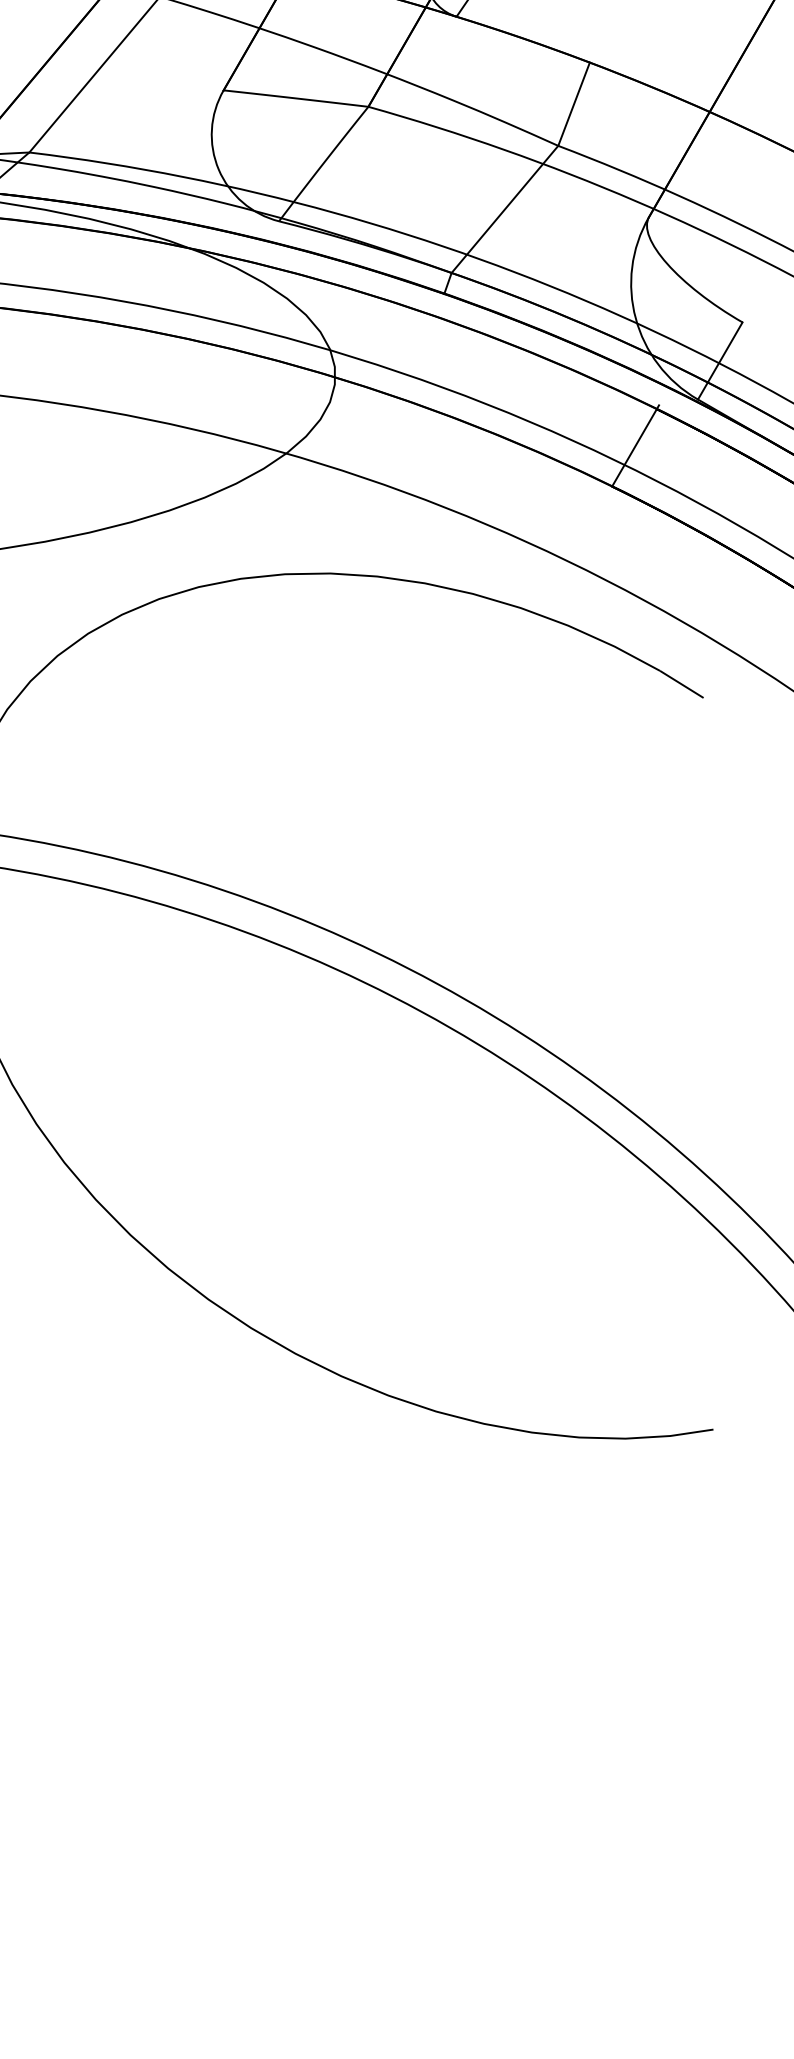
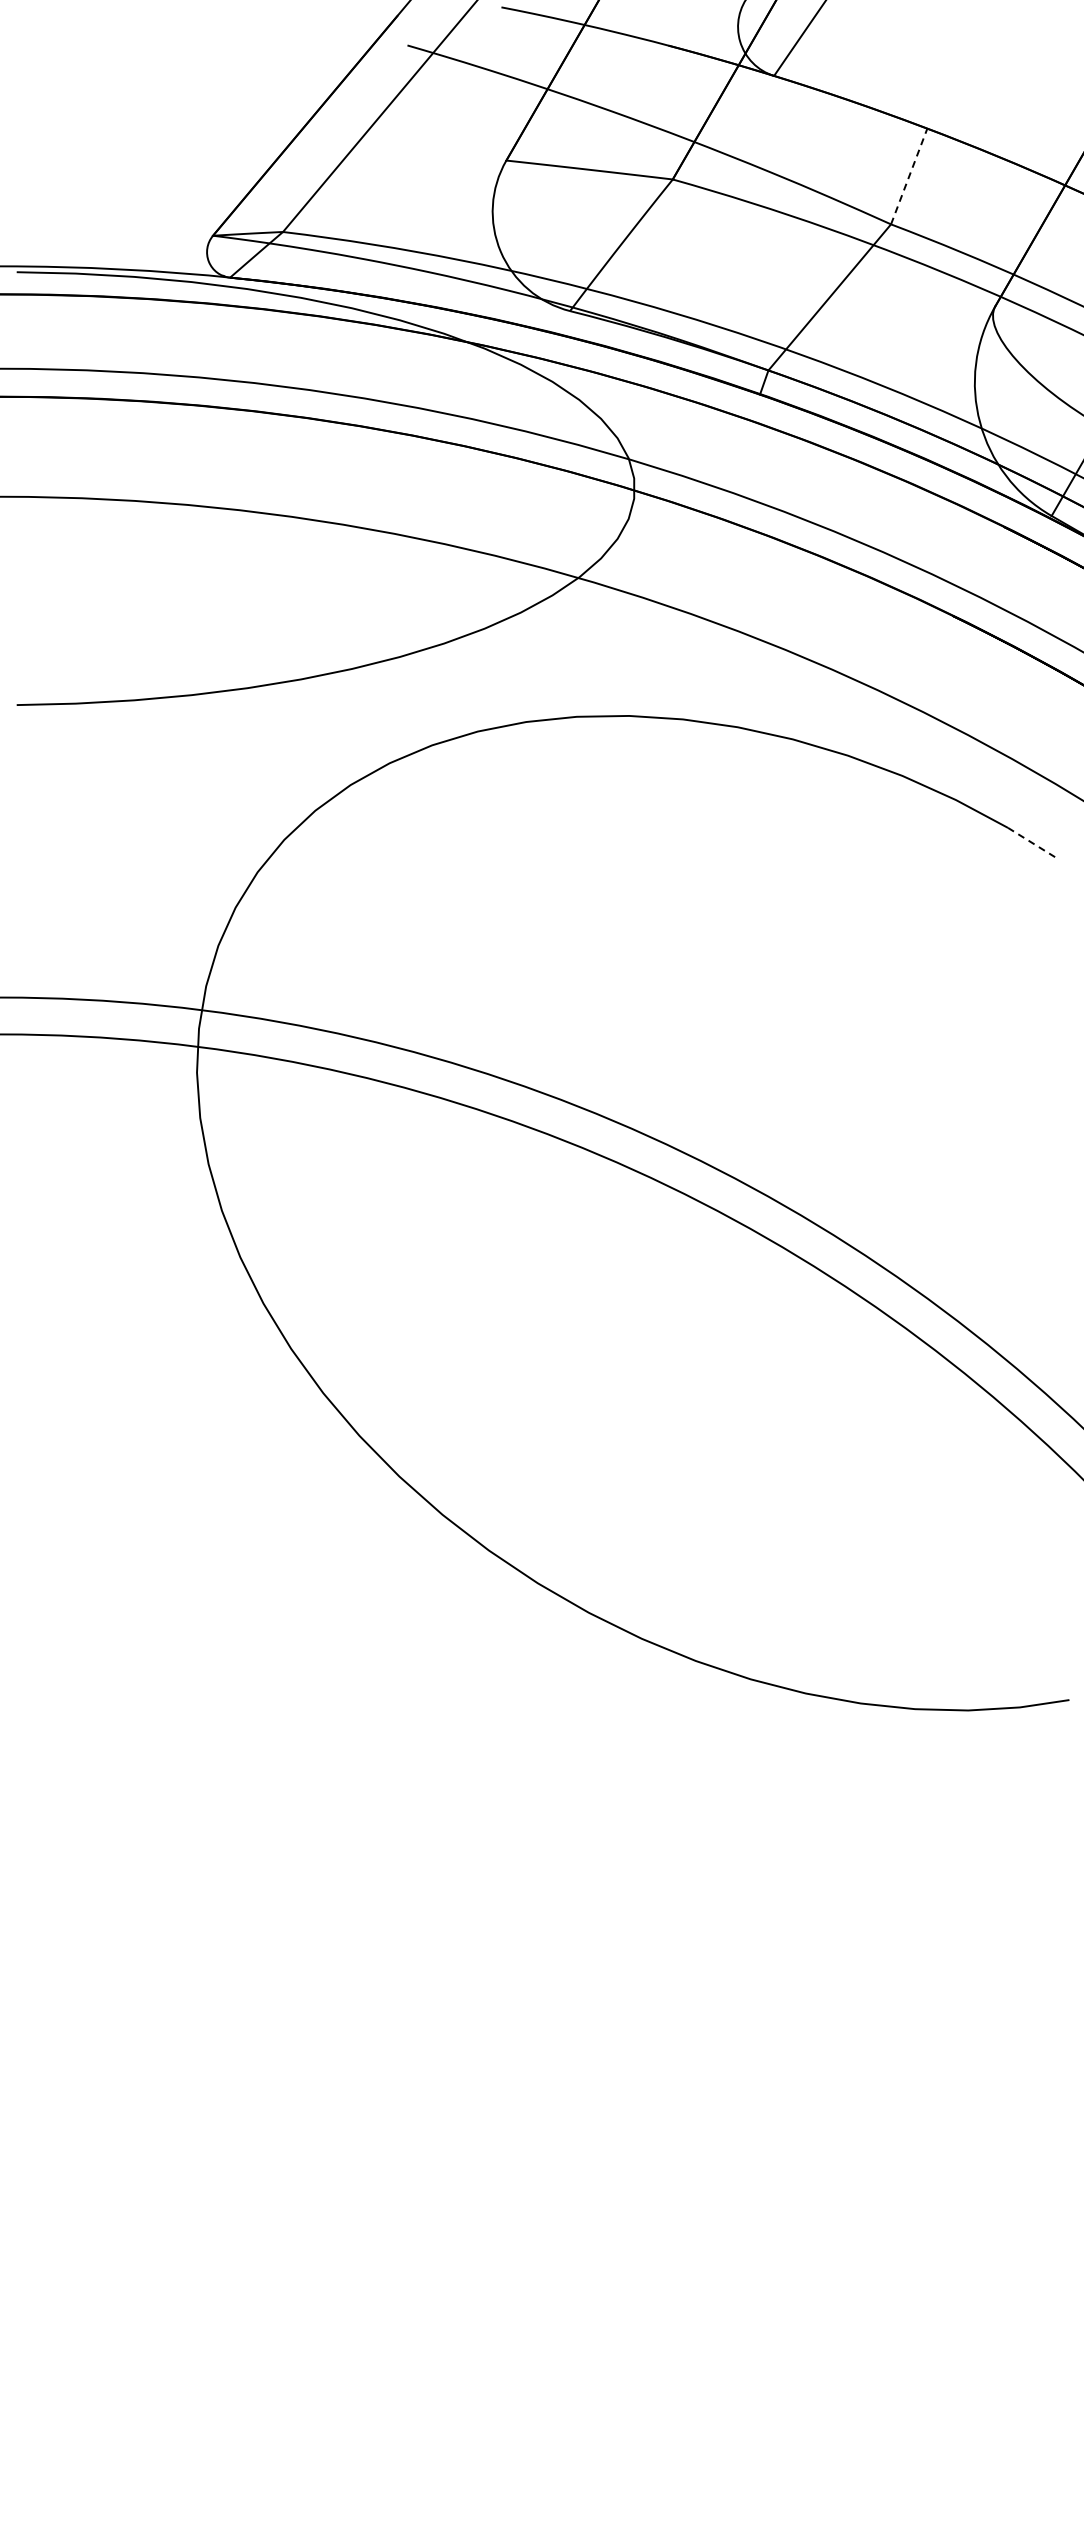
line: (574, 104) -> (909, 176), solid -> dashed
line: (635, 445) -> (979, 568), removed
line: (682, 684) -> (1033, 843), solid -> dashed

